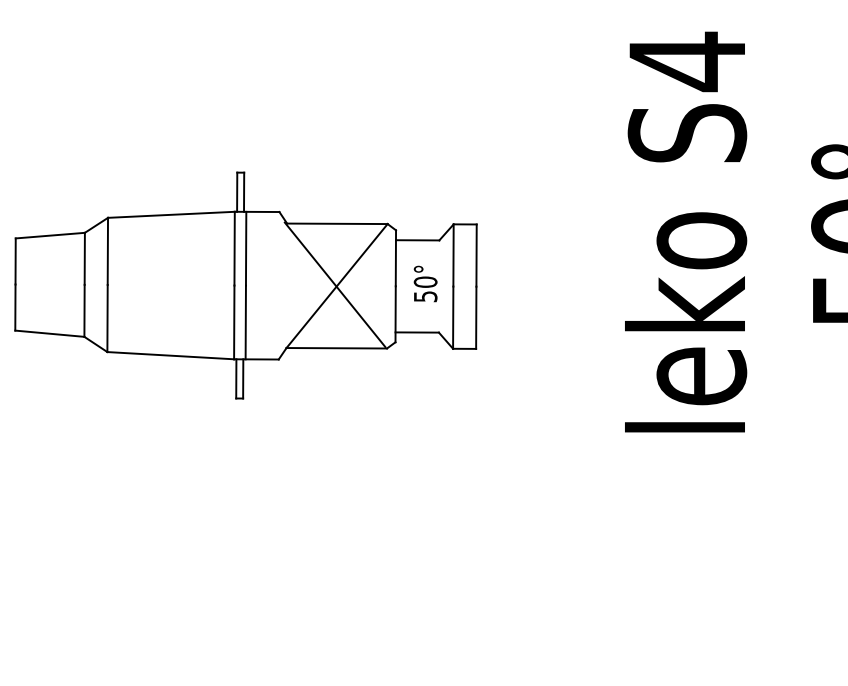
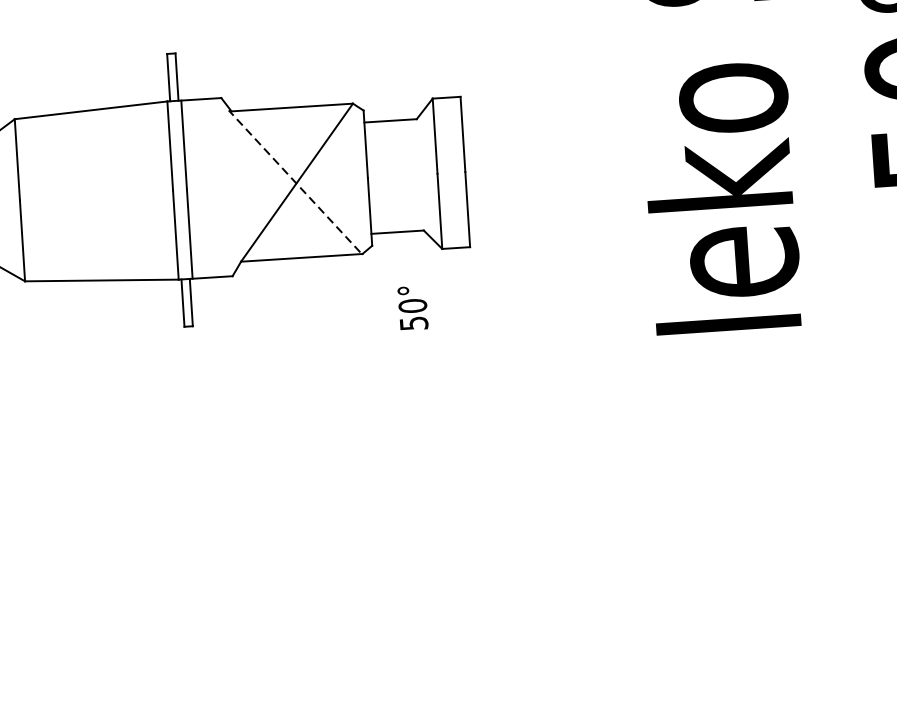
text: (425, 283) -> (412, 307), moved
line: (335, 284) -> (294, 180), solid -> dashed

